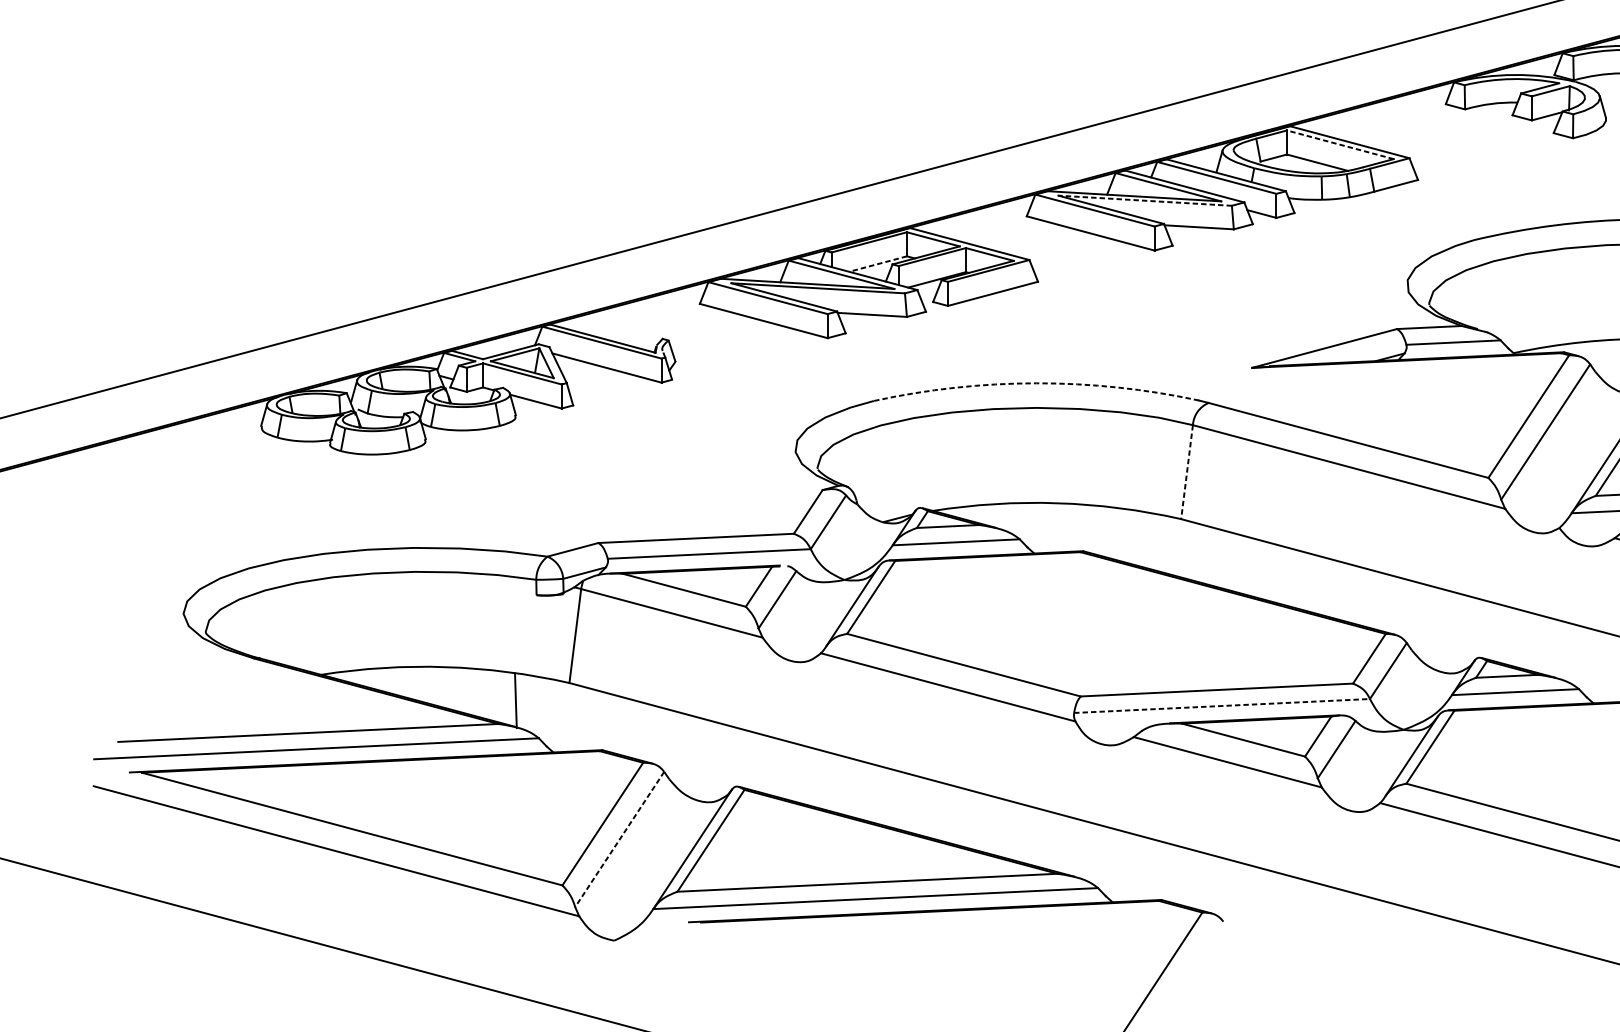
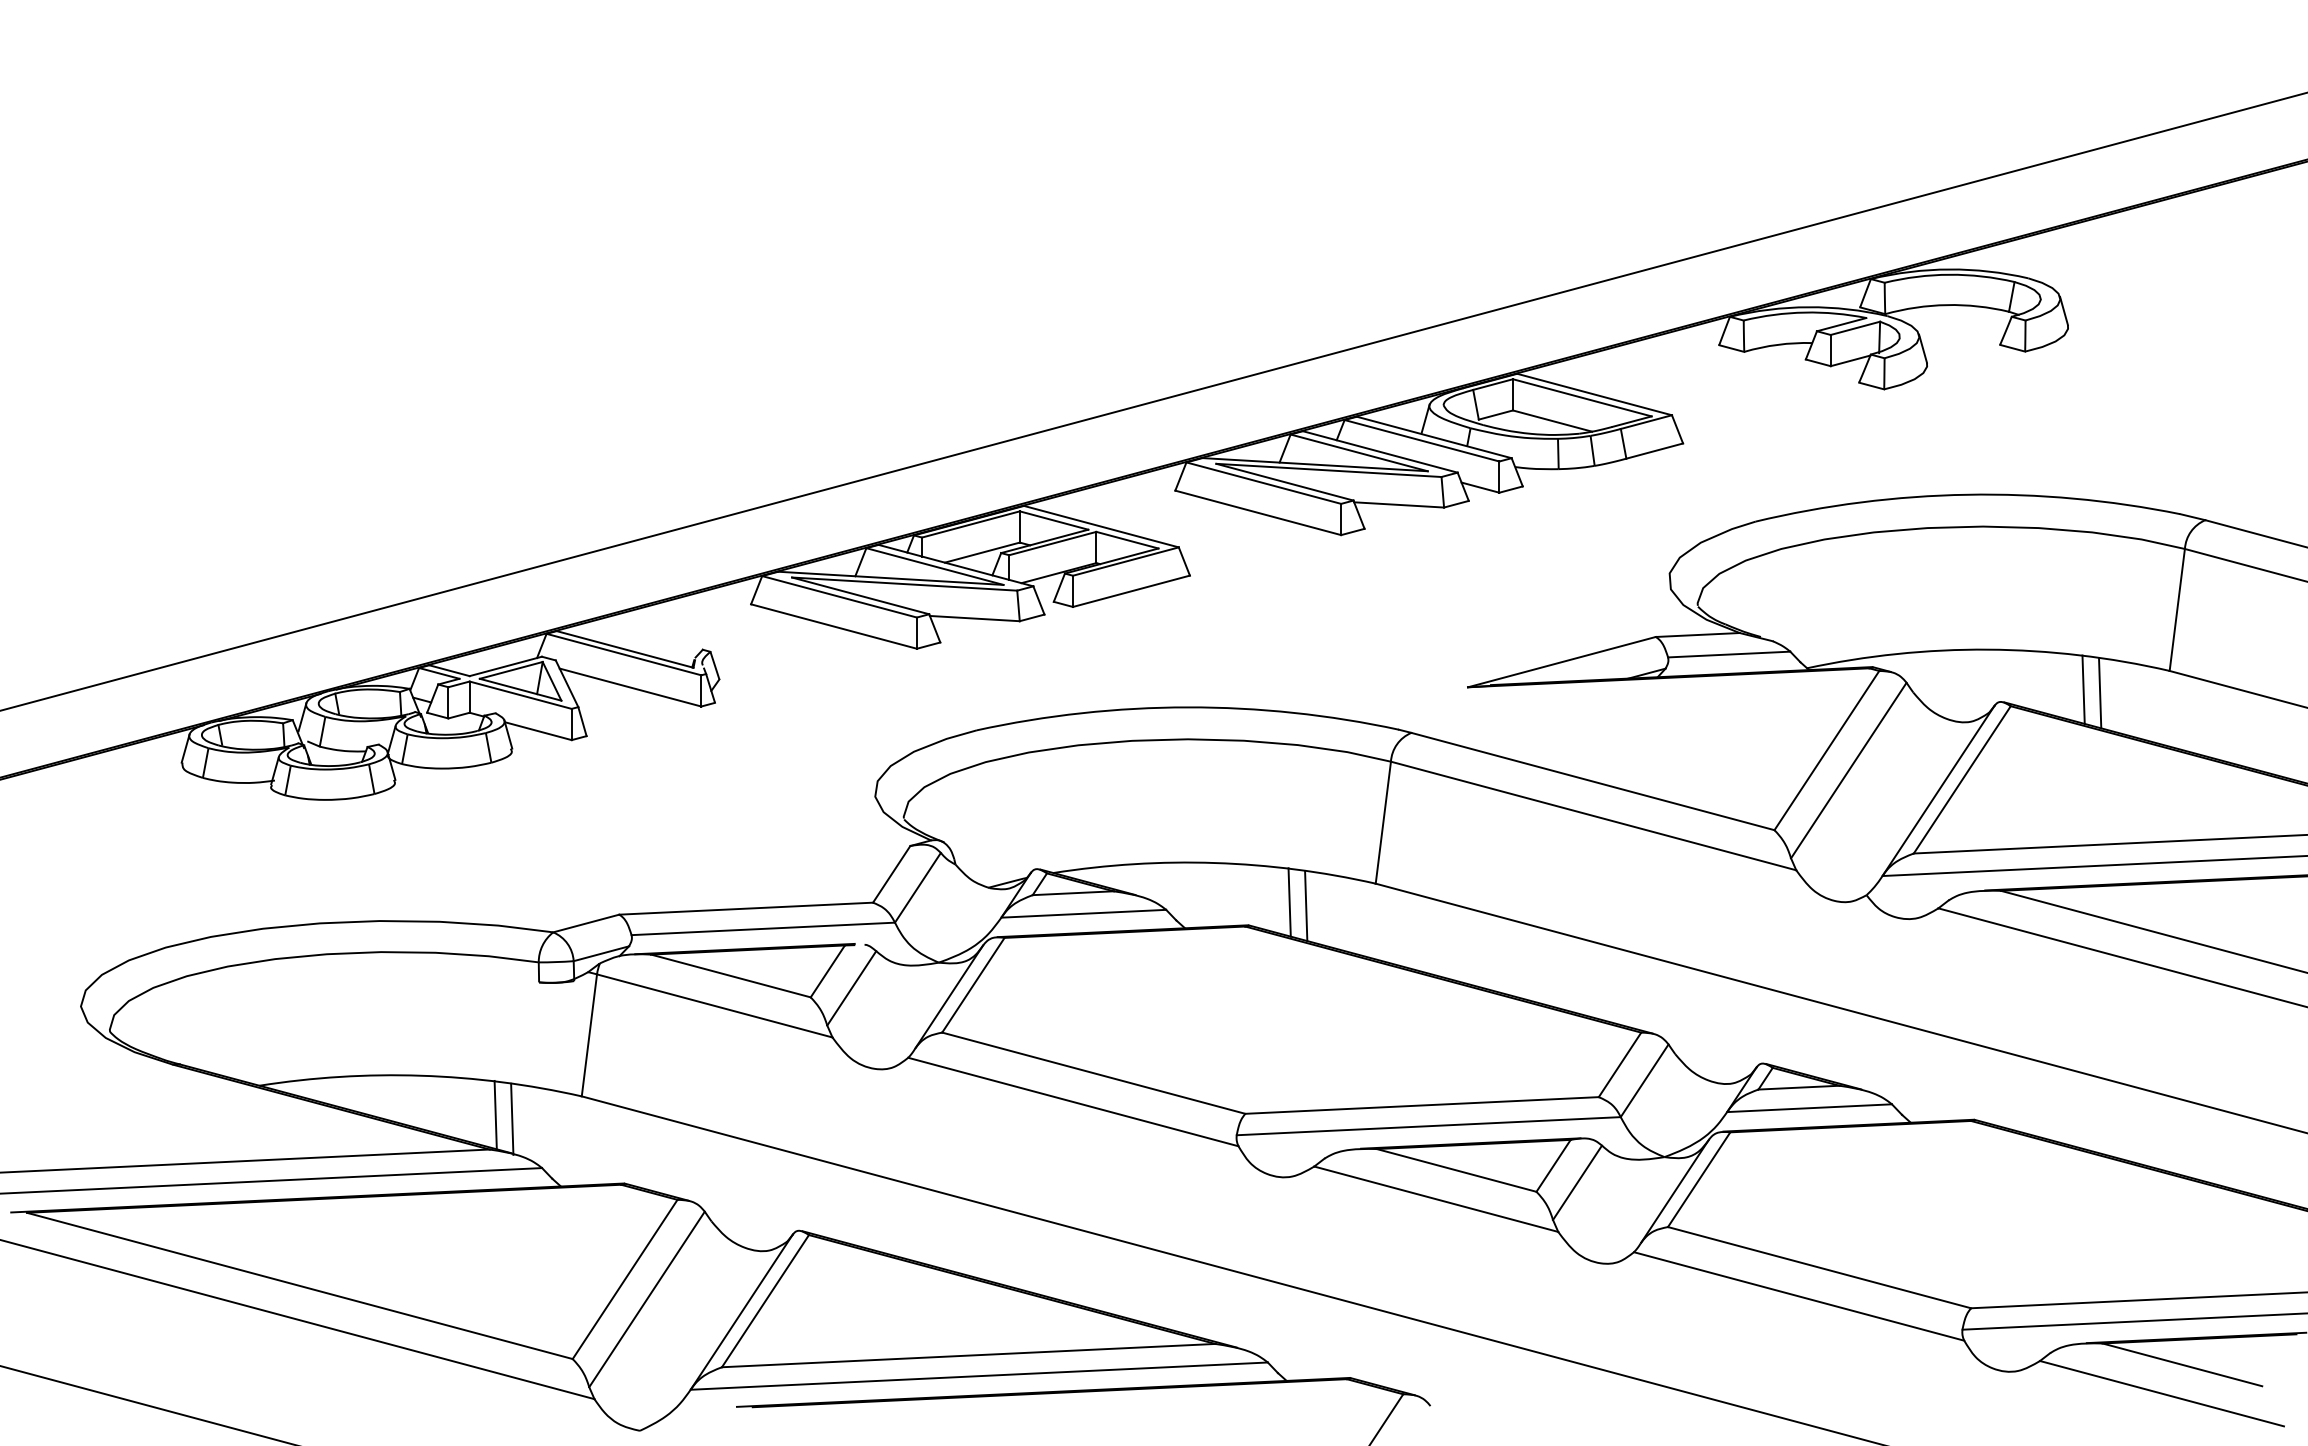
line: (1340, 144) -> (1582, 397), dashed -> solid
line: (1144, 200) -> (1328, 470), dashed -> solid
line: (878, 263) -> (982, 552), dashed -> solid
arc: (1036, 383) -> (1187, 707), dashed -> solid
line: (1187, 472) -> (1383, 823), dashed -> solid
line: (1114, 533) -> (1289, 902), added
line: (1127, 536) -> (1306, 906), added
line: (502, 696) -> (495, 1114), added
line: (1222, 706) -> (1429, 1126), dashed -> solid
line: (619, 839) -> (646, 1299), dashed -> solid

